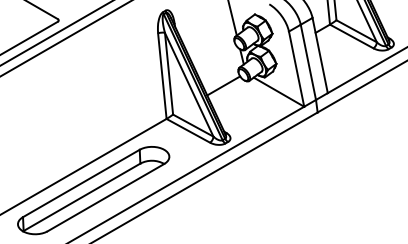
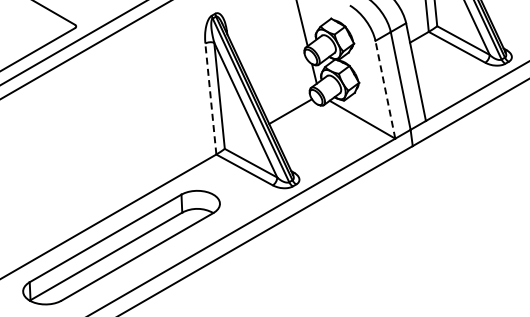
line: (296, 68) -> (385, 89), solid -> dashed
line: (162, 76) -> (210, 99), solid -> dashed

